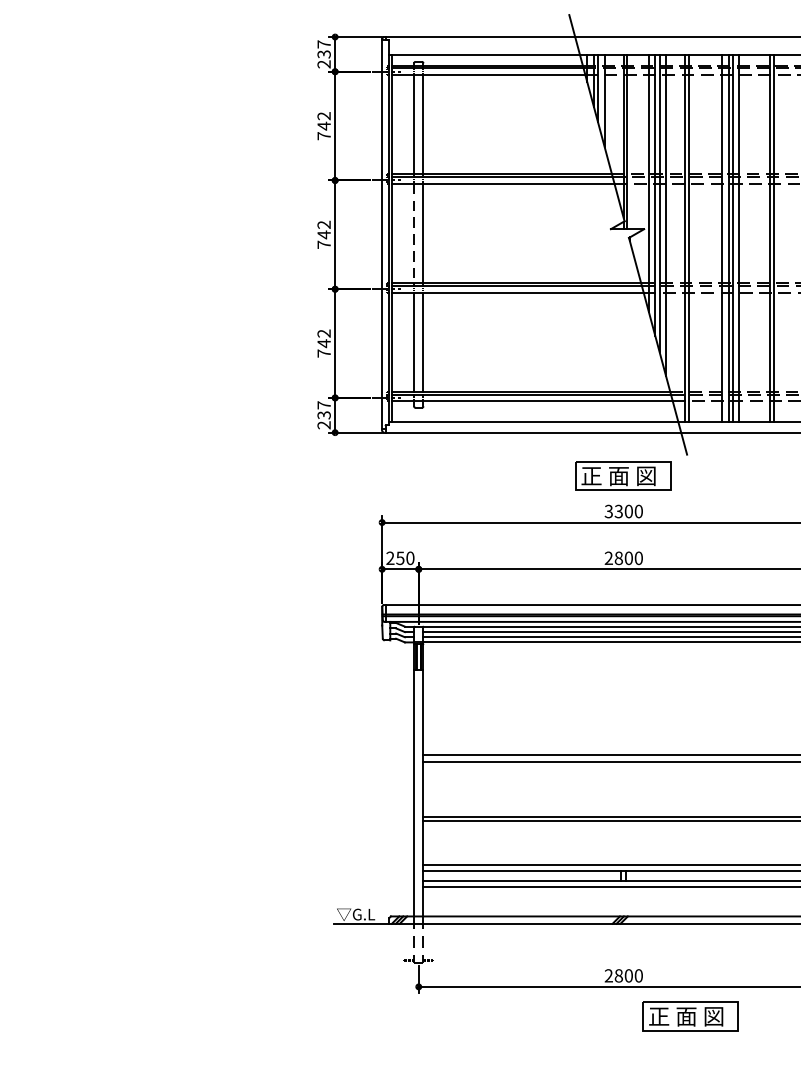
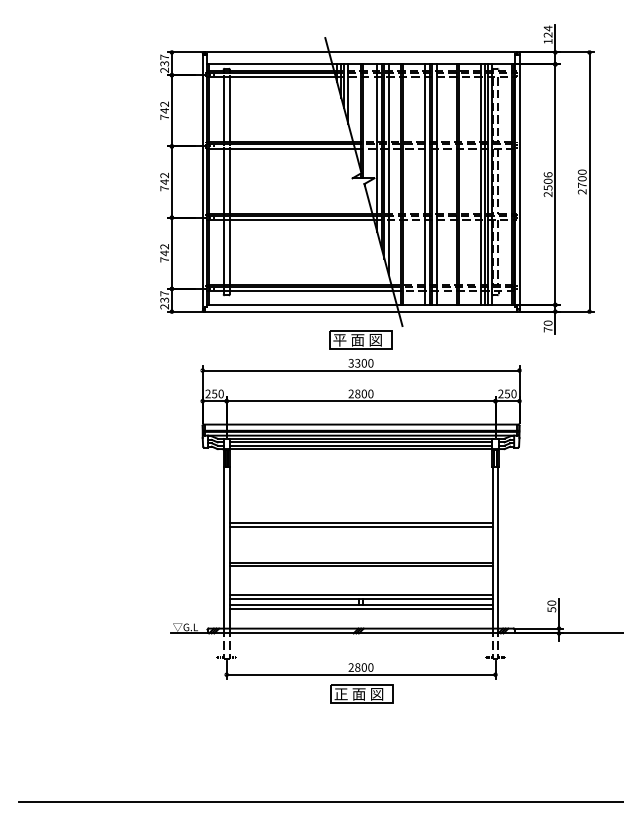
line: (413, 234) -> (223, 181), dashed -> solid
text: (590, 476) -> (339, 340), 正 面 図 -> 平 面 図
part: (690, 1015) -> (361, 693), moved

